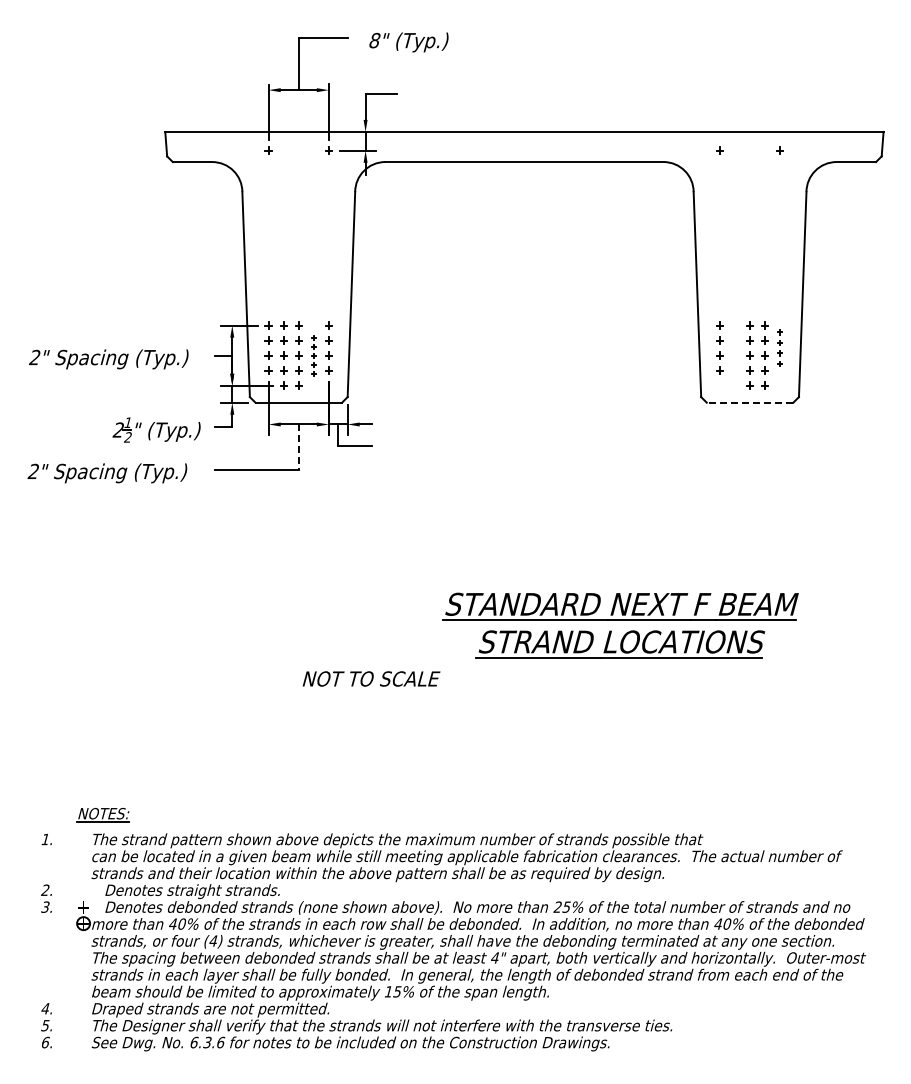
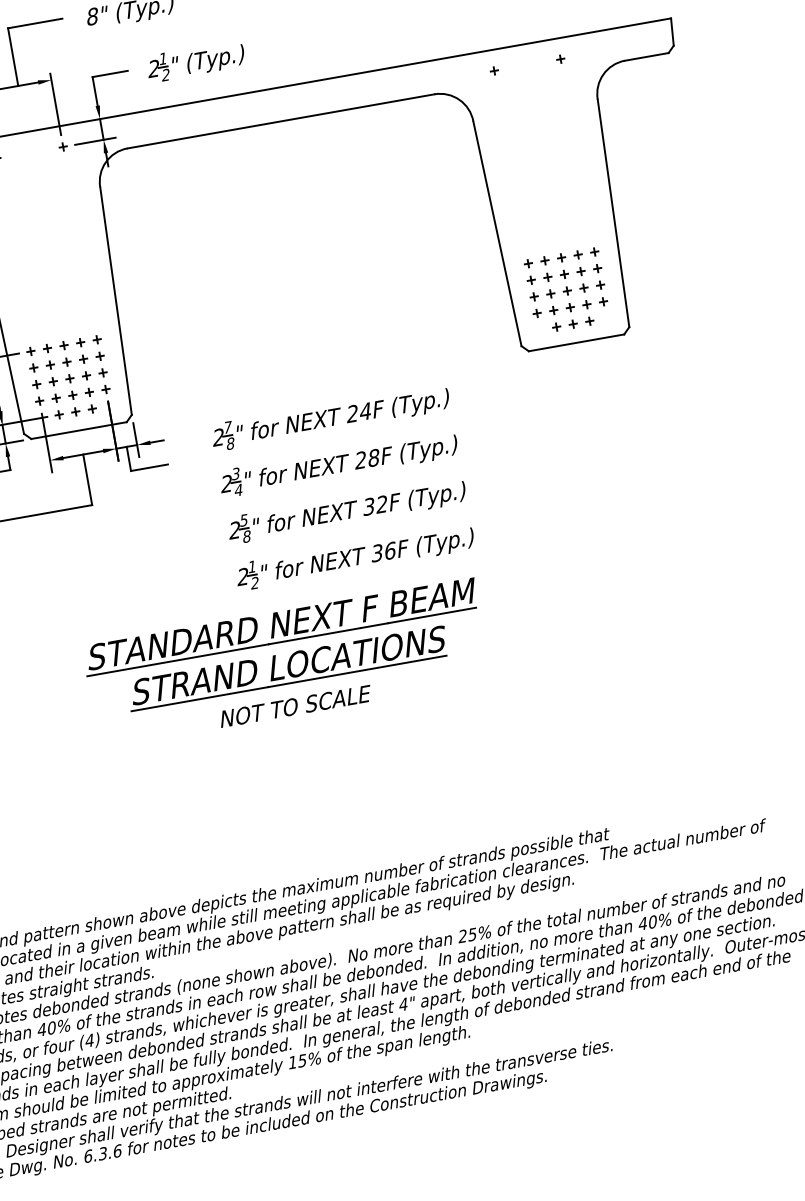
part: (458, 95) -> (195, 60), added
part: (779, 347) -> (598, 276), size x1.43
part: (313, 355) -> (86, 375), size x1.67
part: (734, 355) -> (550, 293), added
line: (749, 402) -> (575, 342), dashed -> solid
line: (298, 447) -> (87, 479), dashed -> solid
part: (521, 507) -> (344, 502), added
part: (620, 625) -> (284, 647), moved
text: (371, 678) -> (295, 705), moved

